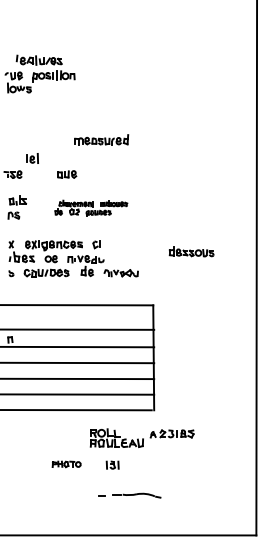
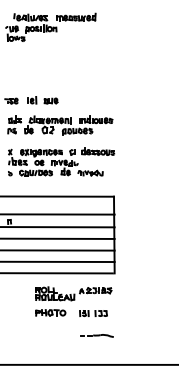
part: (101, 139) -> (76, 16), moved
part: (32, 158) -> (32, 100), moved
part: (91, 208) -> (68, 125), size x1.67
part: (191, 251) -> (98, 151), moved
part: (141, 437) -> (73, 293), moved
part: (66, 464) -> (50, 313), size x1.43
part: (135, 464) -> (101, 313), added
part: (129, 495) -> (96, 335), size x0.71

